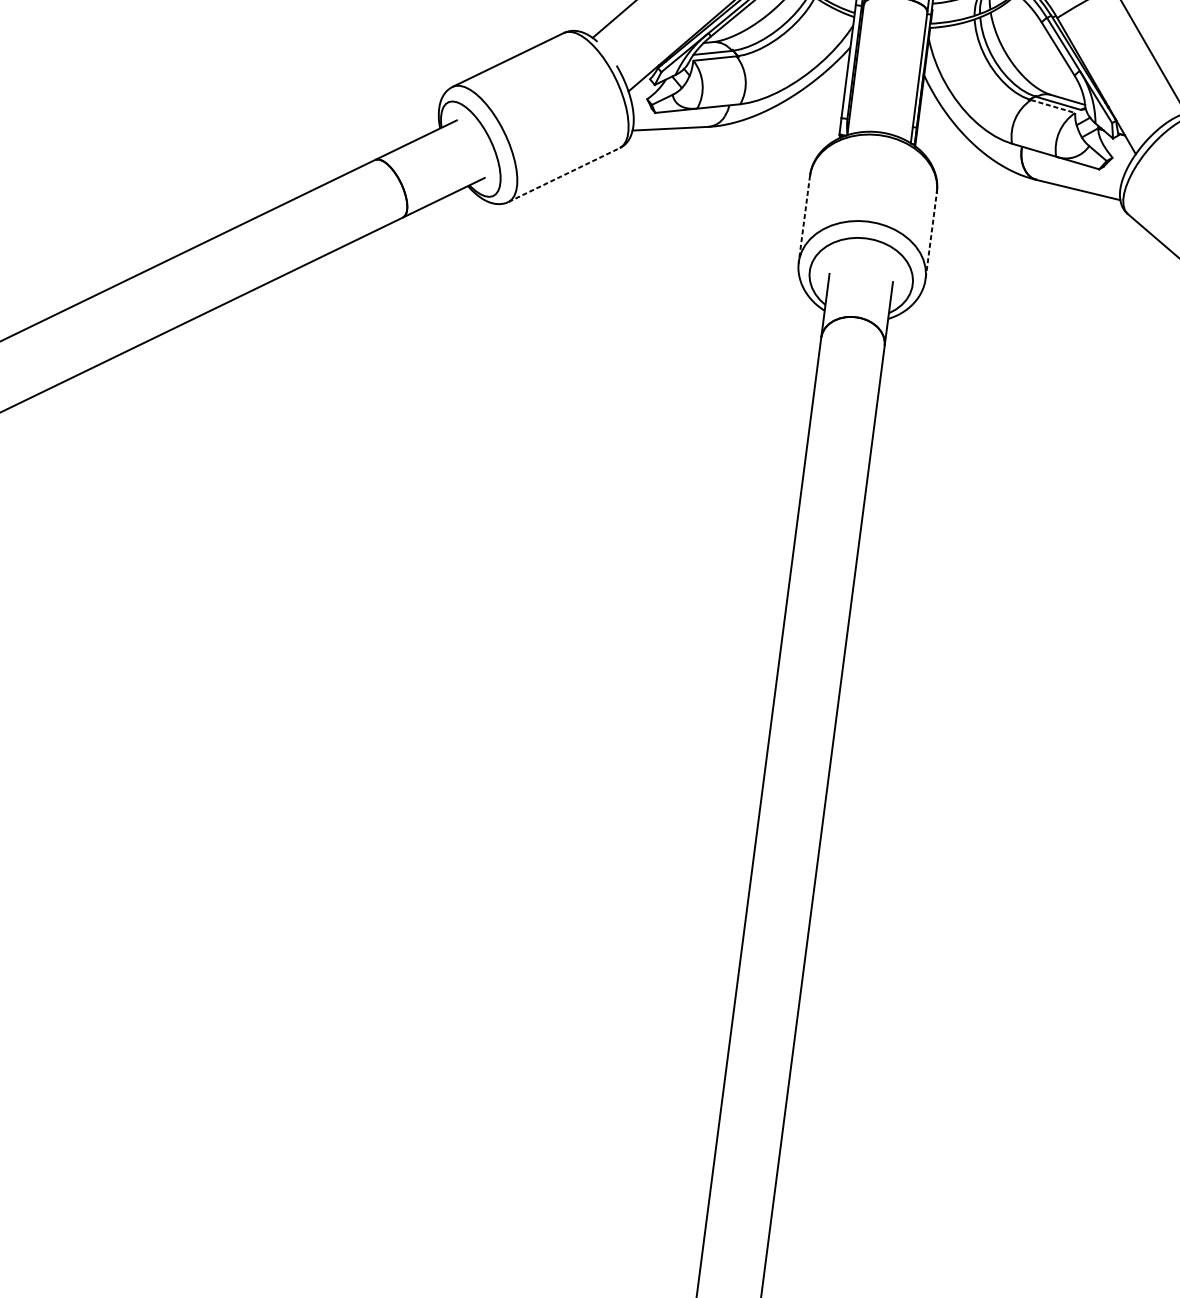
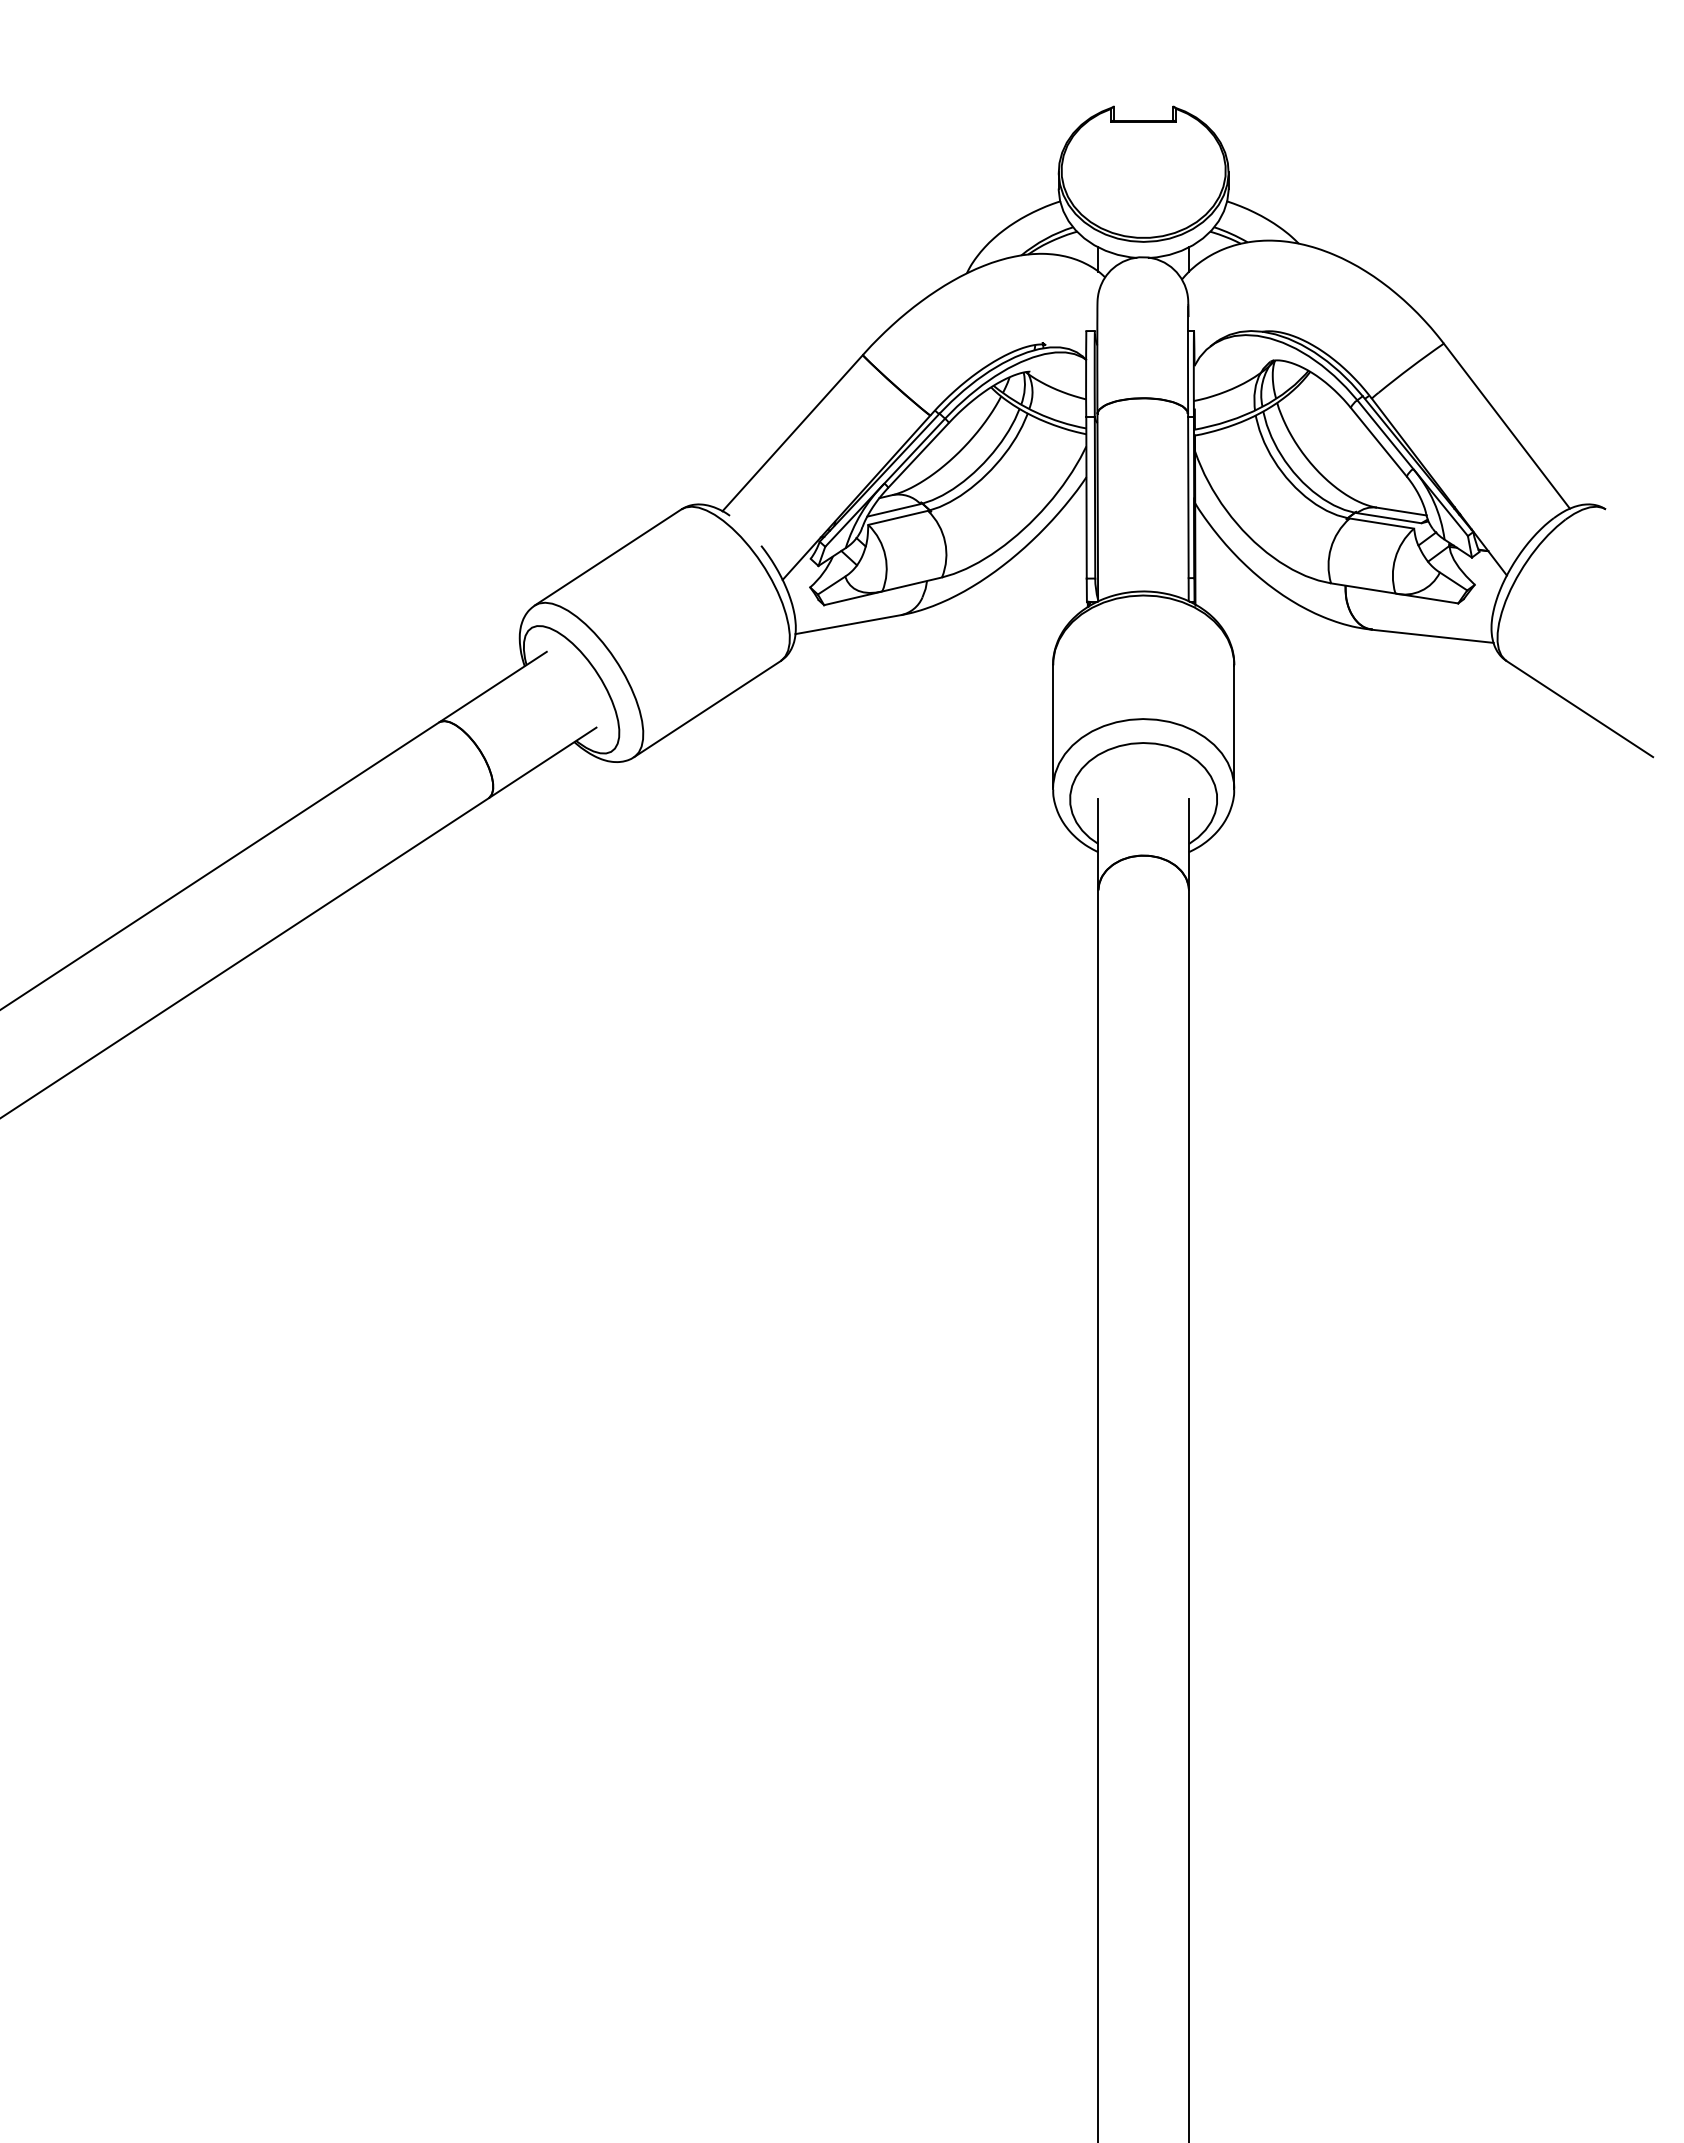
line: (1052, 106) -> (1381, 523), dashed -> solid
line: (564, 175) -> (707, 709), dashed -> solid
line: (804, 218) -> (1053, 726), dashed -> solid
line: (931, 235) -> (1234, 726), dashed -> solid

